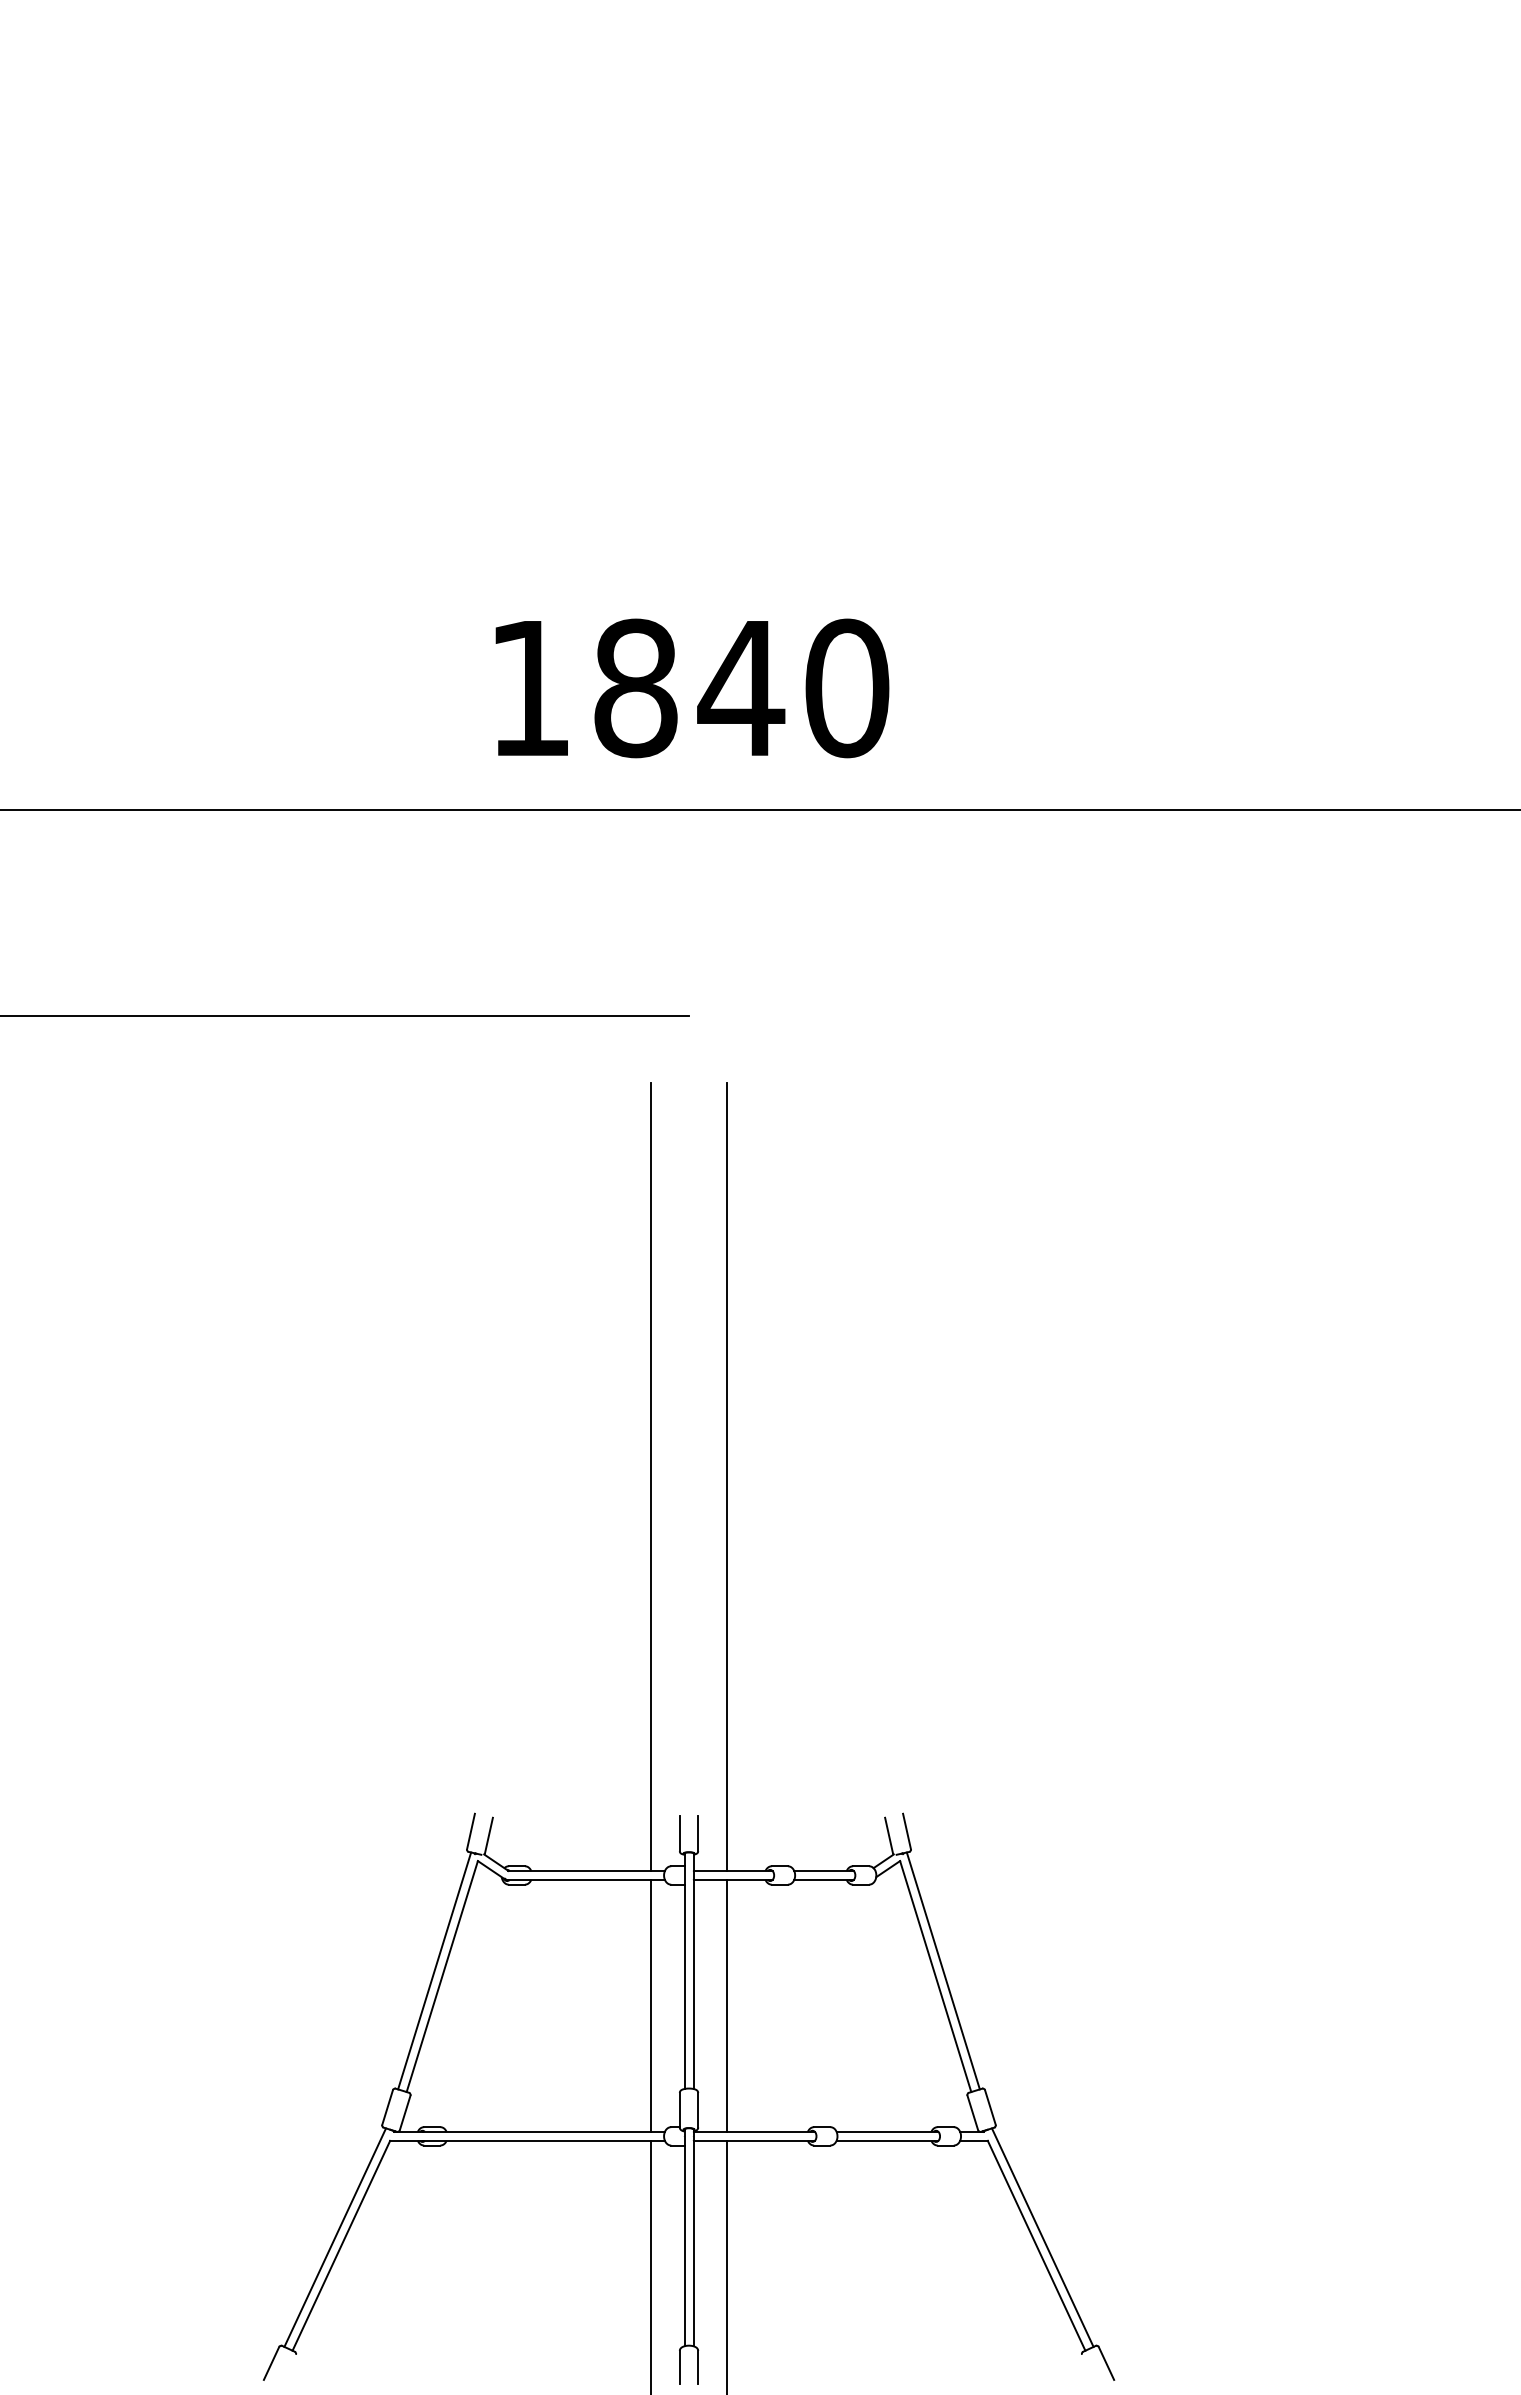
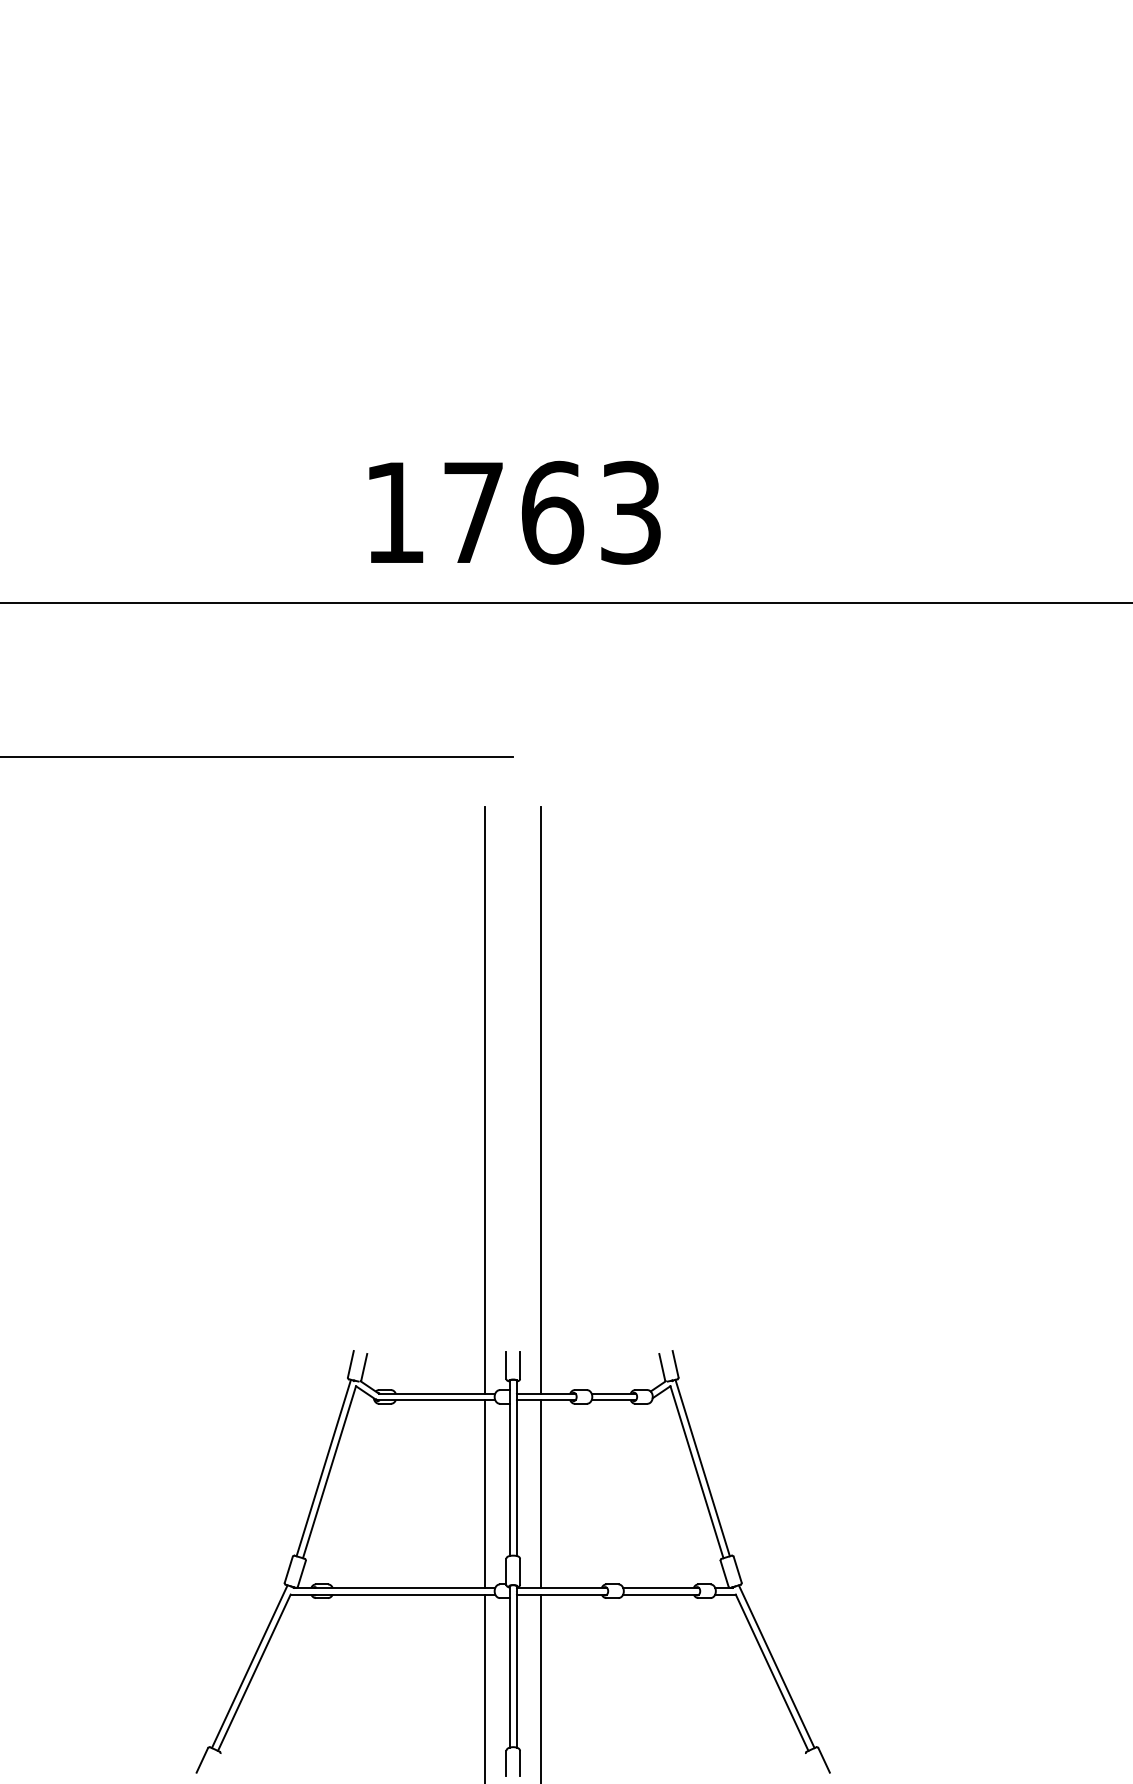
text: (741, 688) -> (552, 512), 1840 -> 1763

